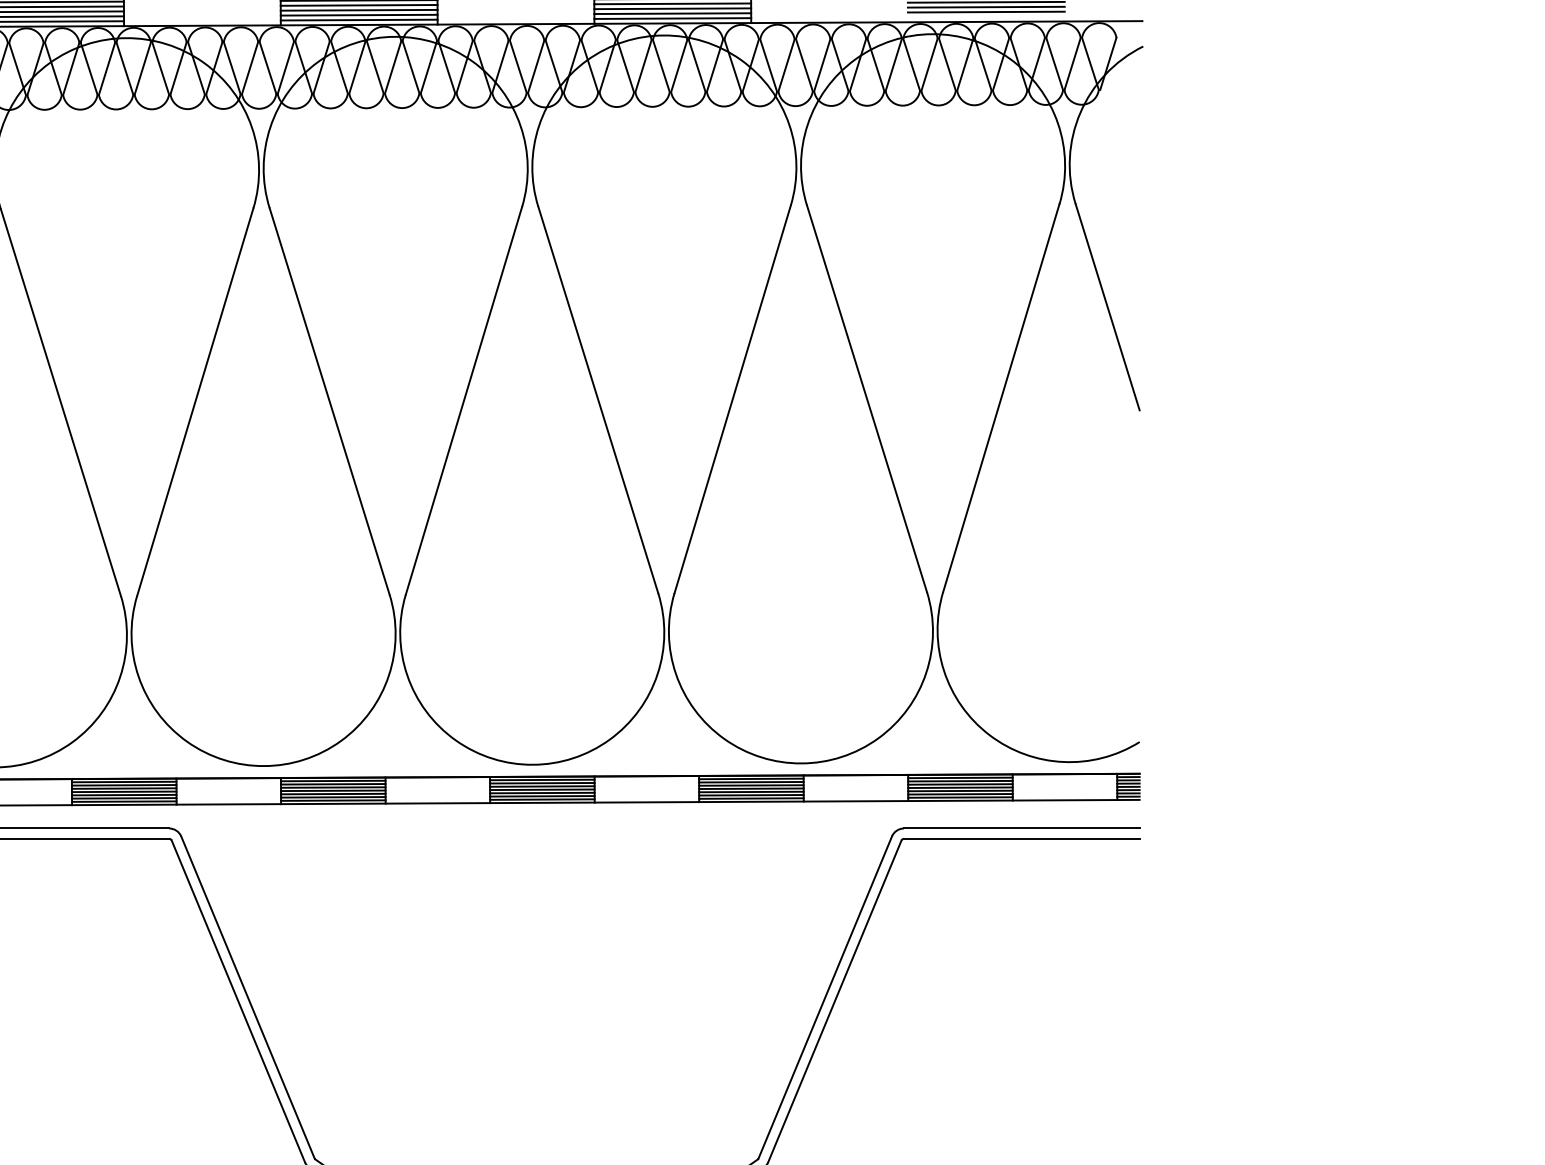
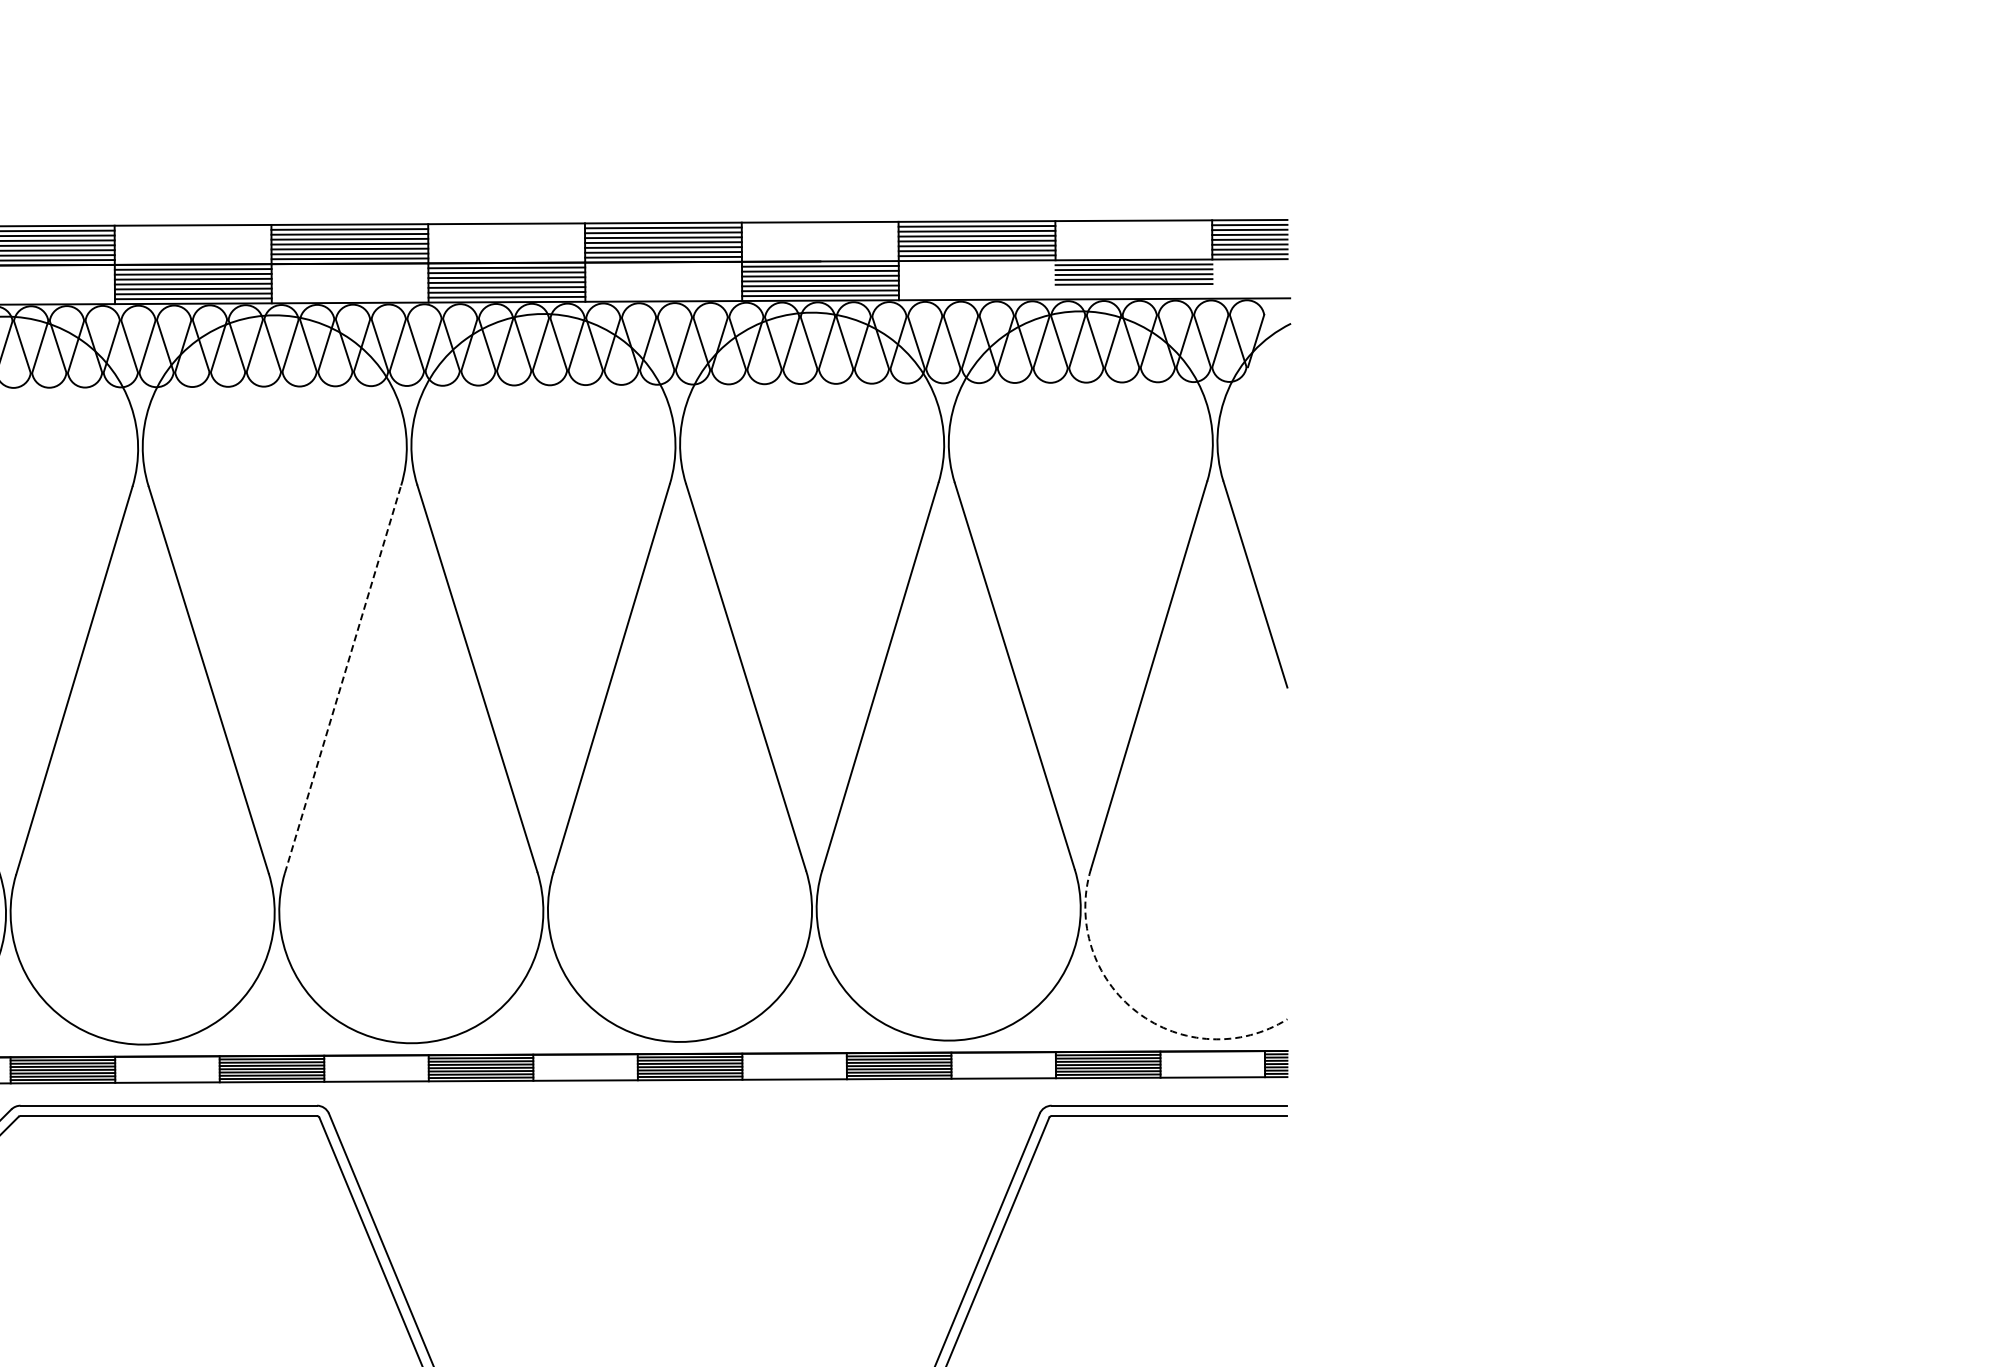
line: (985, 11) -> (1133, 288), removed
line: (195, 401) -> (343, 678), solid -> dashed
arc: (989, 735) -> (1137, 1012), solid -> dashed

